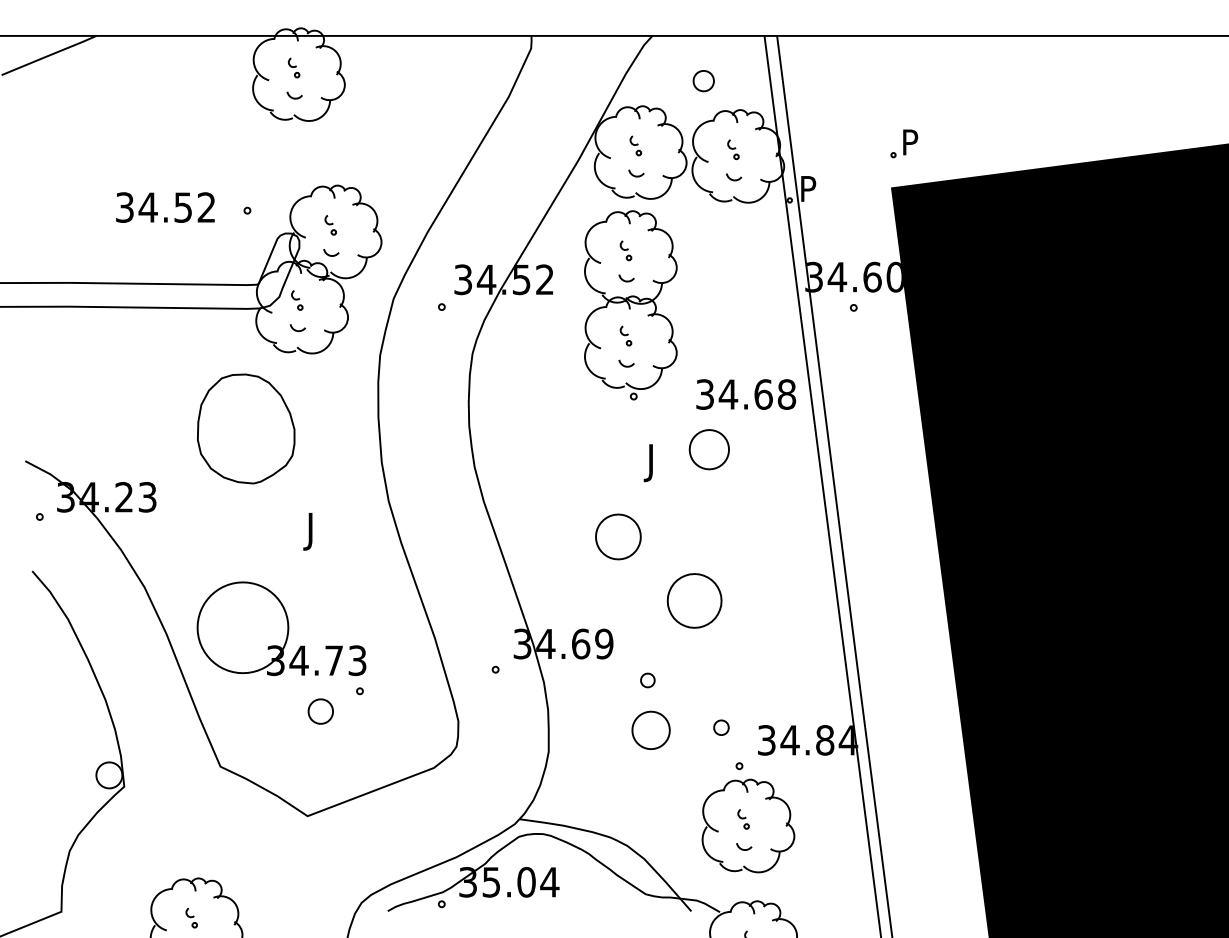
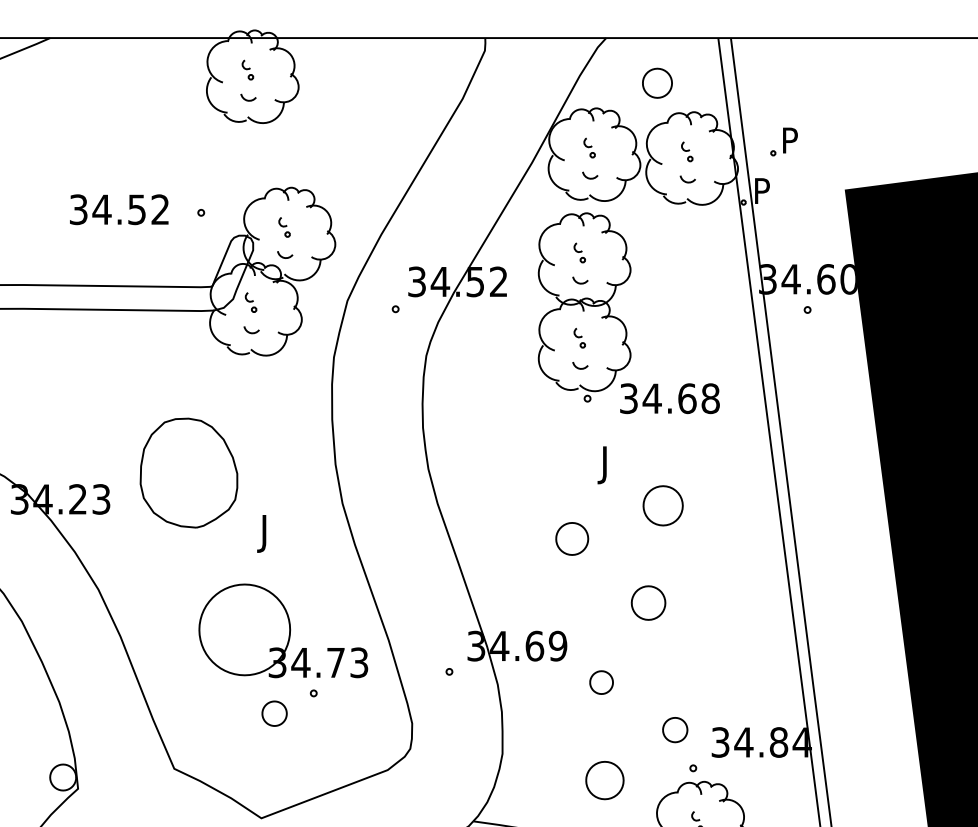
part: (703, 80) -> (657, 82), size x1.43
part: (904, 143) -> (784, 141), moved
text: (746, 394) -> (670, 398), moved
part: (246, 428) -> (189, 472), moved
part: (708, 449) -> (662, 505), moved
part: (618, 536) -> (572, 538), size x0.71
part: (694, 600) -> (648, 602), size x0.62
part: (281, 628) -> (283, 630), moved
part: (647, 680) -> (601, 682), size x1.67
part: (721, 727) -> (675, 729), size x1.67
part: (650, 729) -> (604, 779), moved

